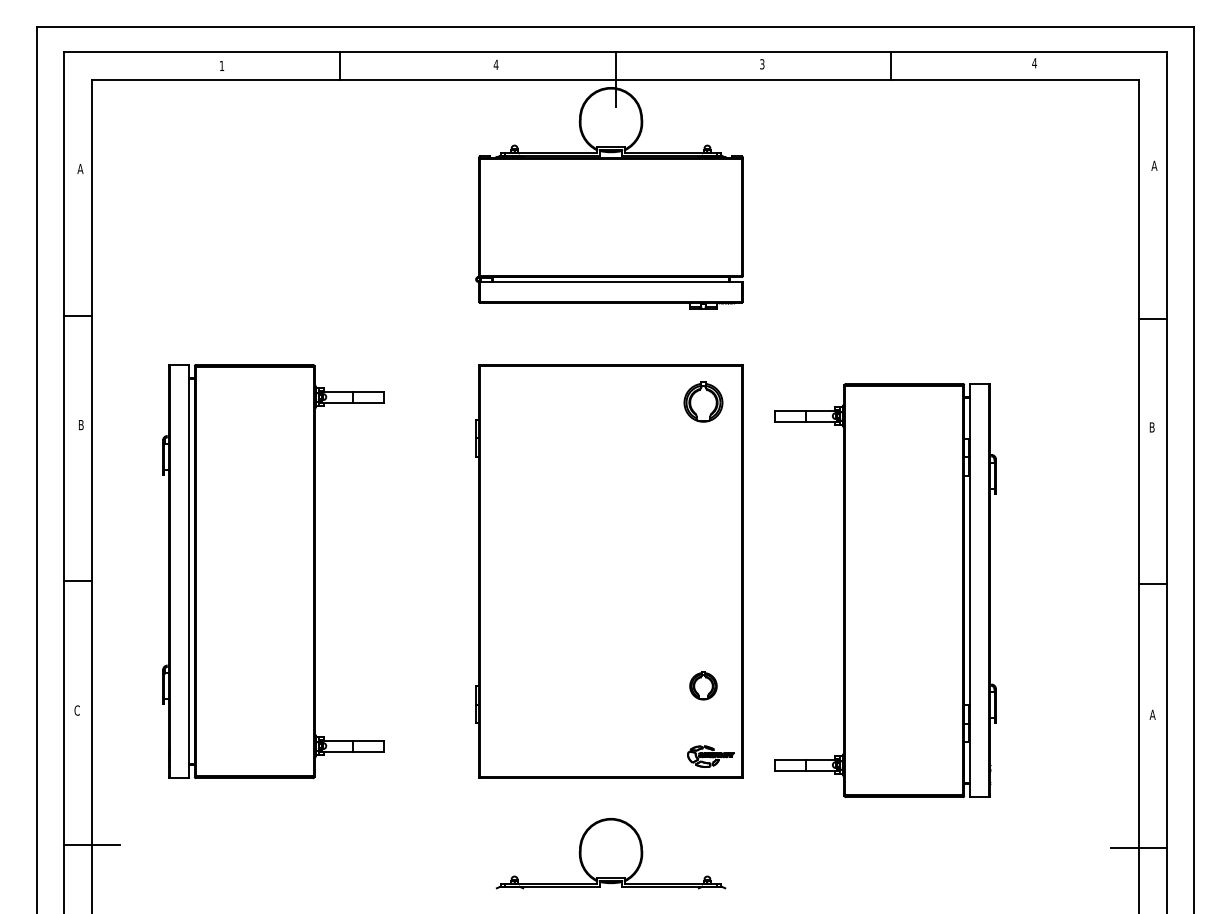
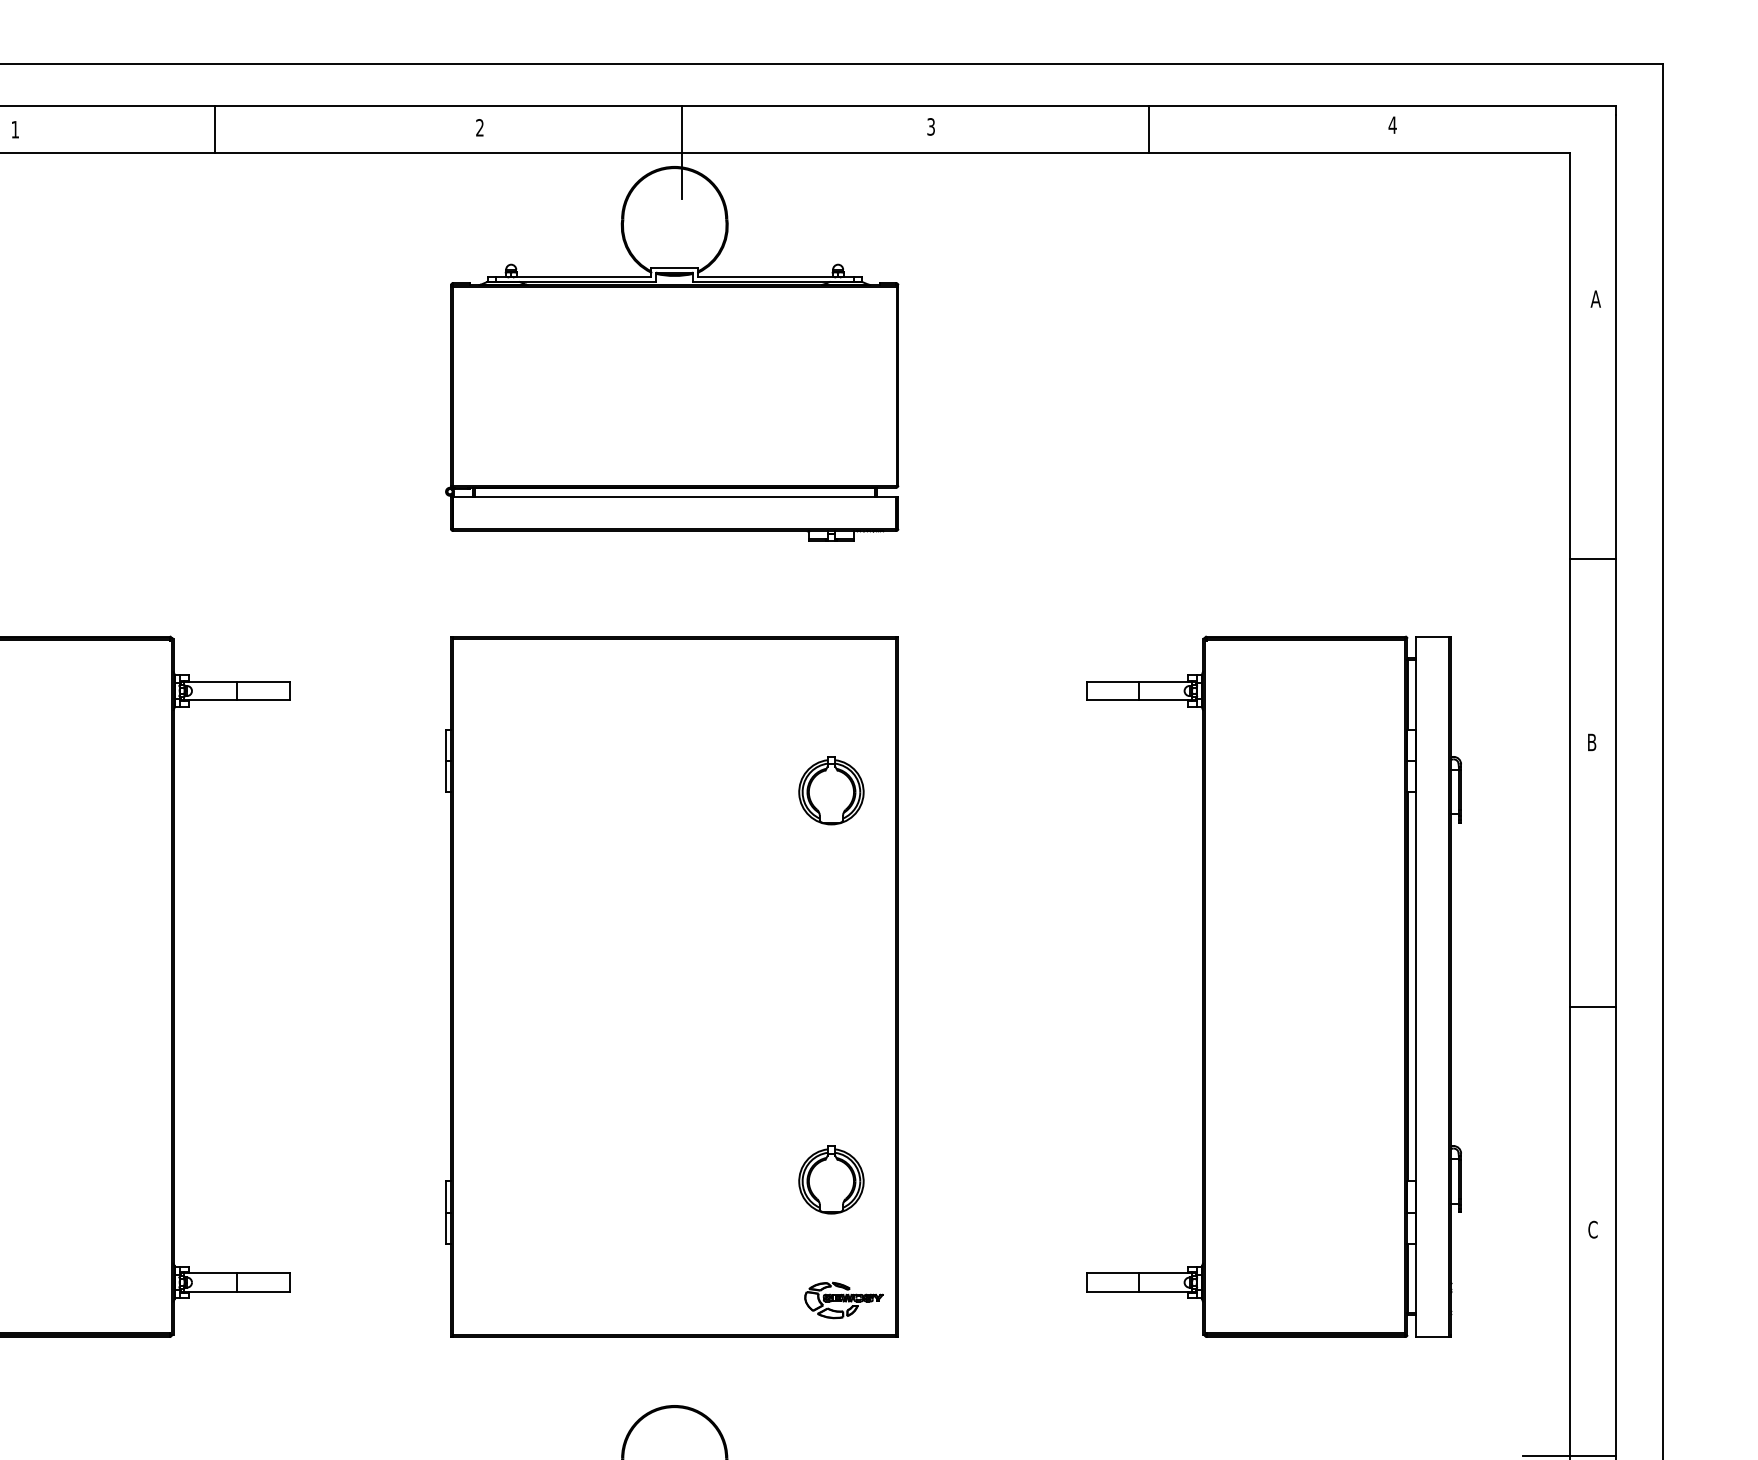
text: (495, 64) -> (478, 127), 4 -> 2
part: (703, 401) -> (831, 790), moved
part: (885, 590) -> (1273, 986), moved
part: (703, 685) -> (831, 1179), size x1.43
text: (1152, 714) -> (1592, 1229), A -> C

